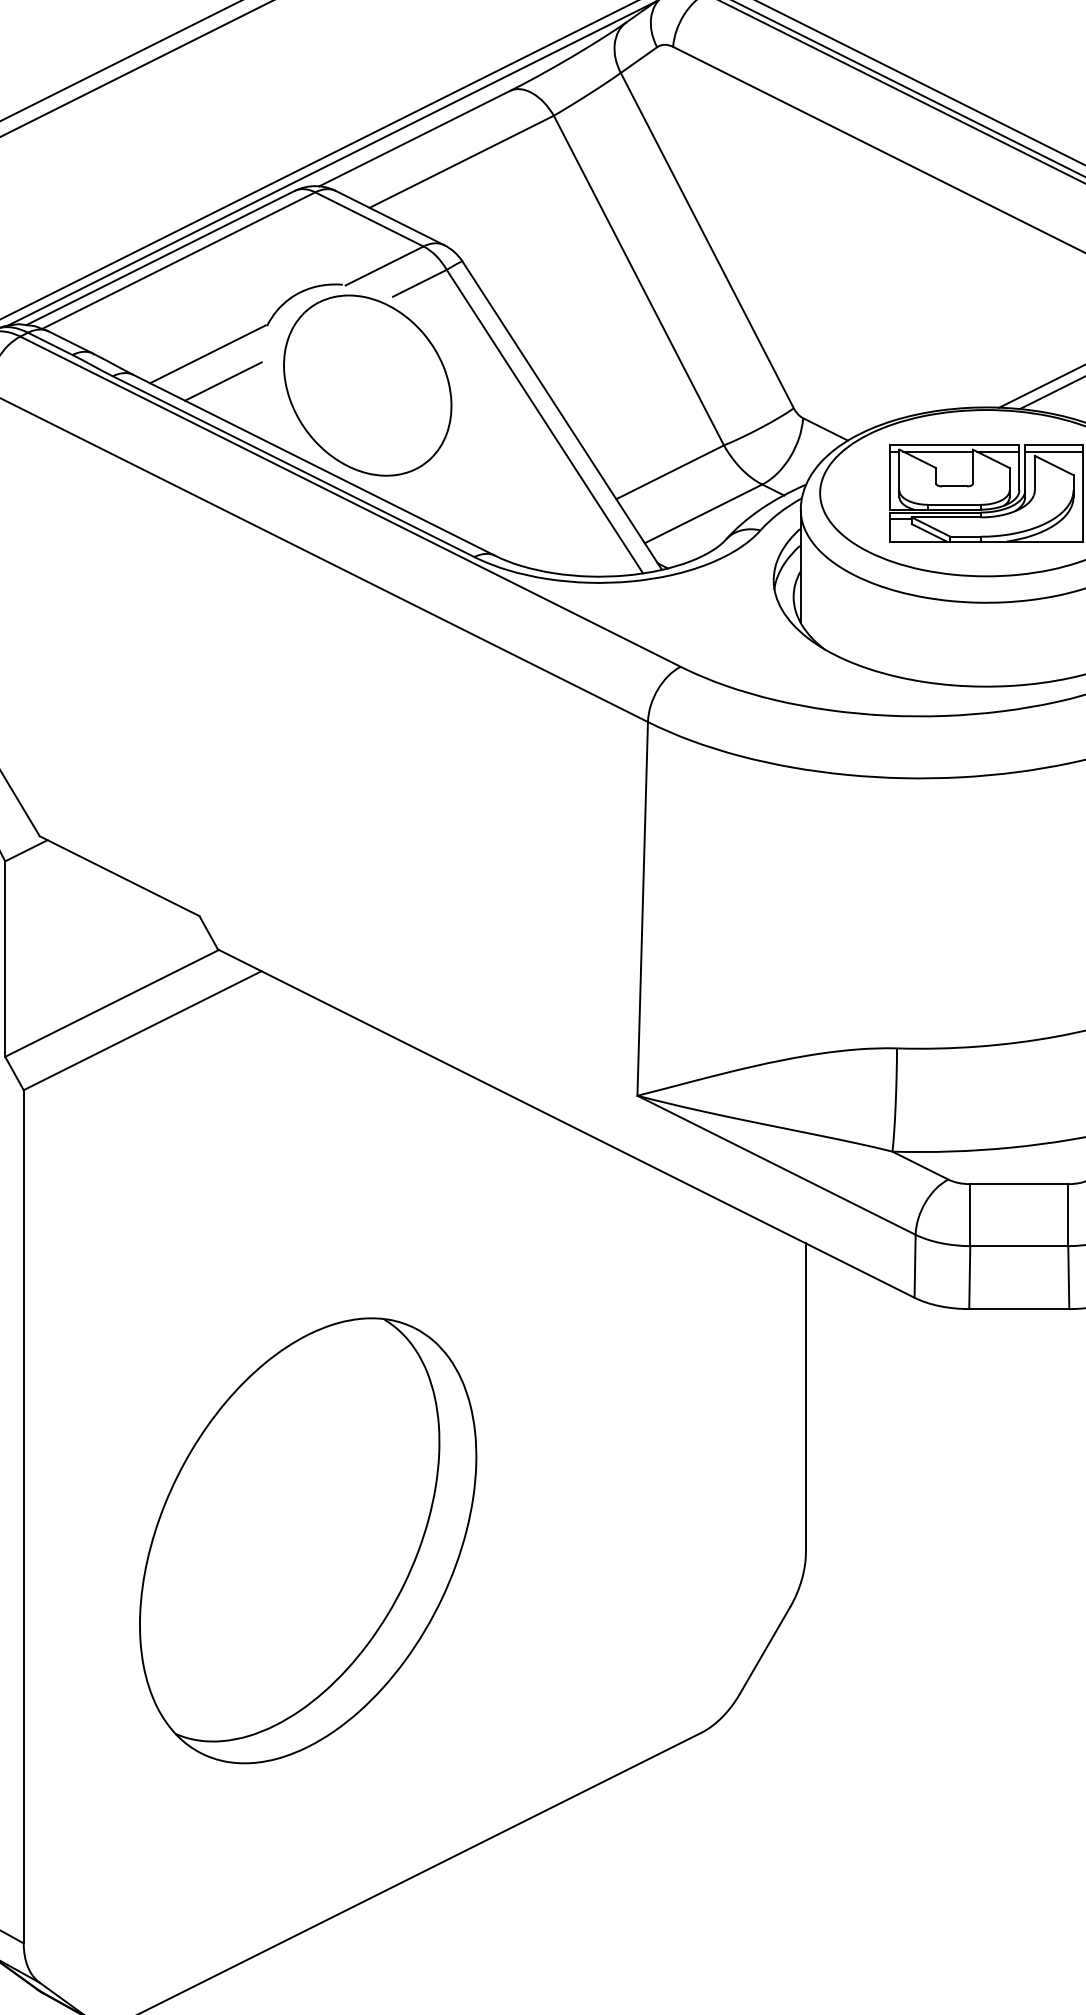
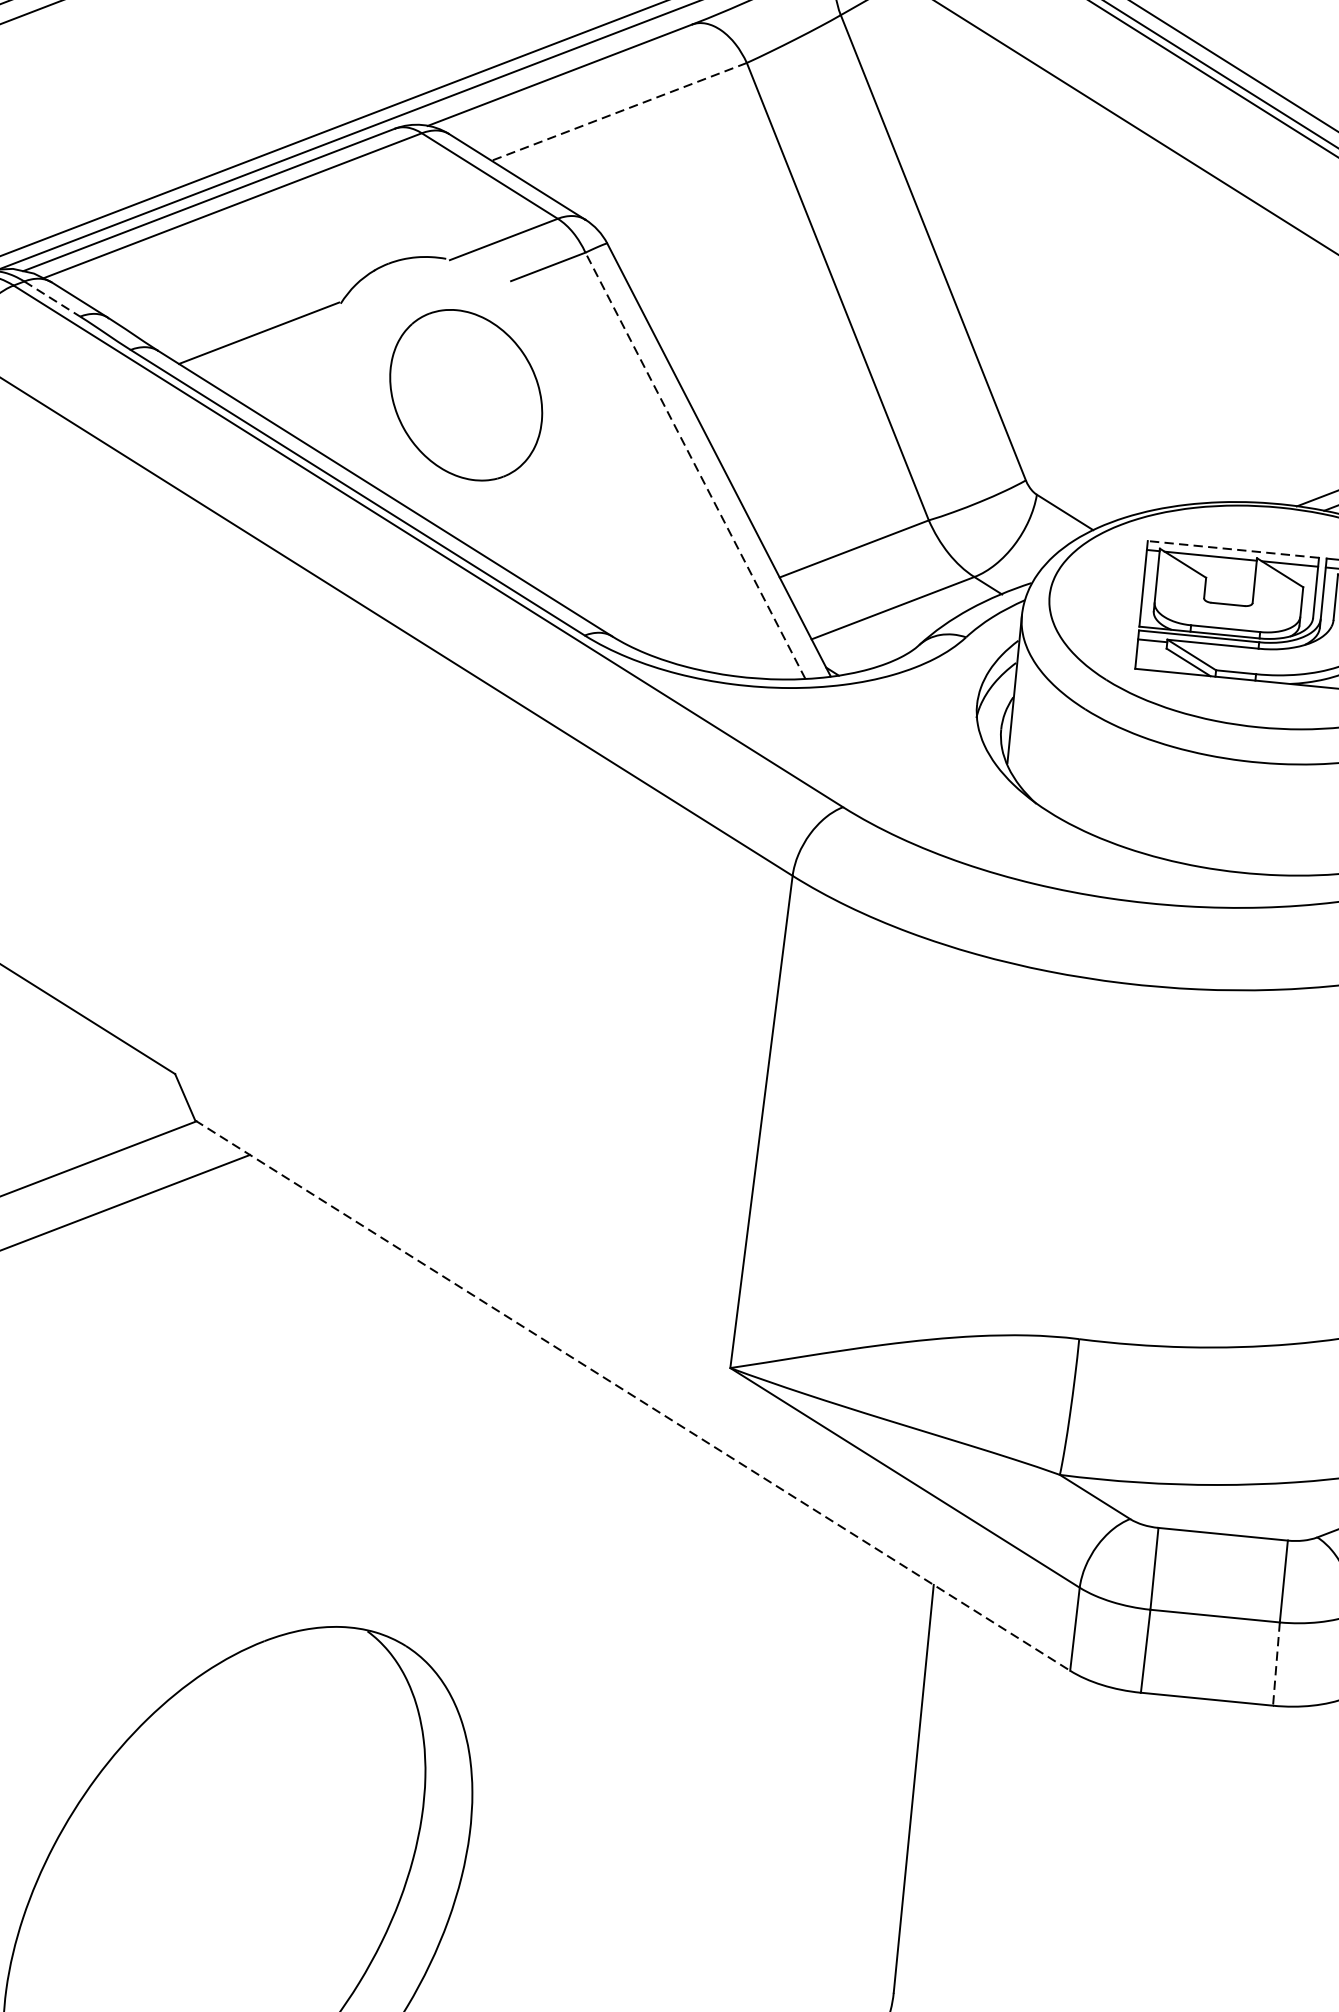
line: (461, 161) -> (618, 111), solid -> dashed
line: (50, 343) -> (52, 298), solid -> dashed
line: (223, 381) -> (276, 371), removed
part: (367, 385) -> (465, 395), size x0.7
line: (544, 421) -> (694, 465), solid -> dashed
line: (954, 444) -> (1233, 549), solid -> dashed
line: (566, 1123) -> (633, 1395), solid -> dashed
line: (1068, 1278) -> (1275, 1665), solid -> dashed

